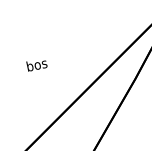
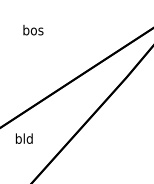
text: (37, 65) -> (33, 30), moved

